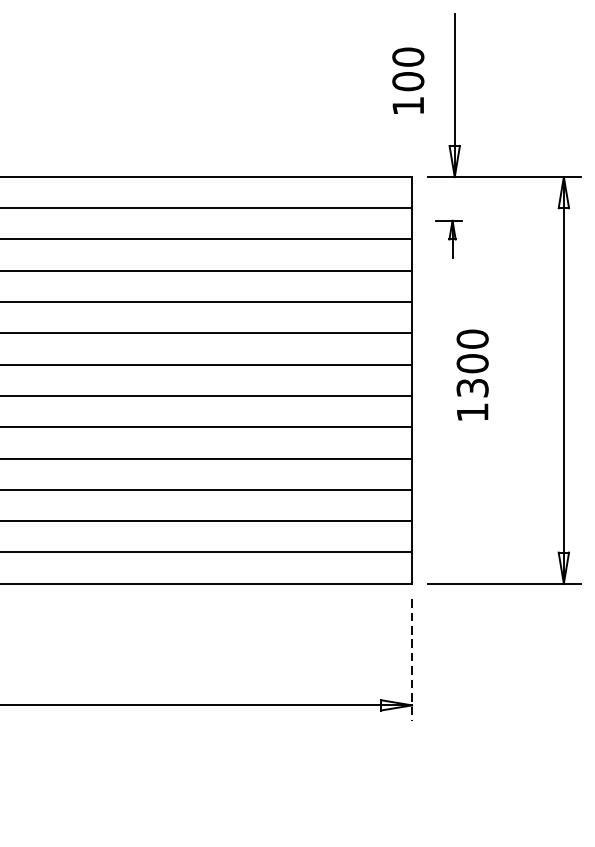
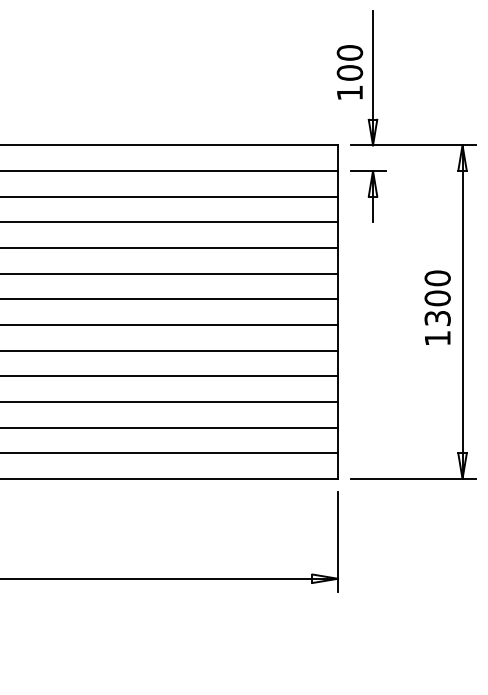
text: (407, 81) -> (349, 72), moved
part: (449, 239) -> (368, 196), size x1.67
text: (472, 374) -> (437, 307), moved
line: (411, 659) -> (337, 541), dashed -> solid

